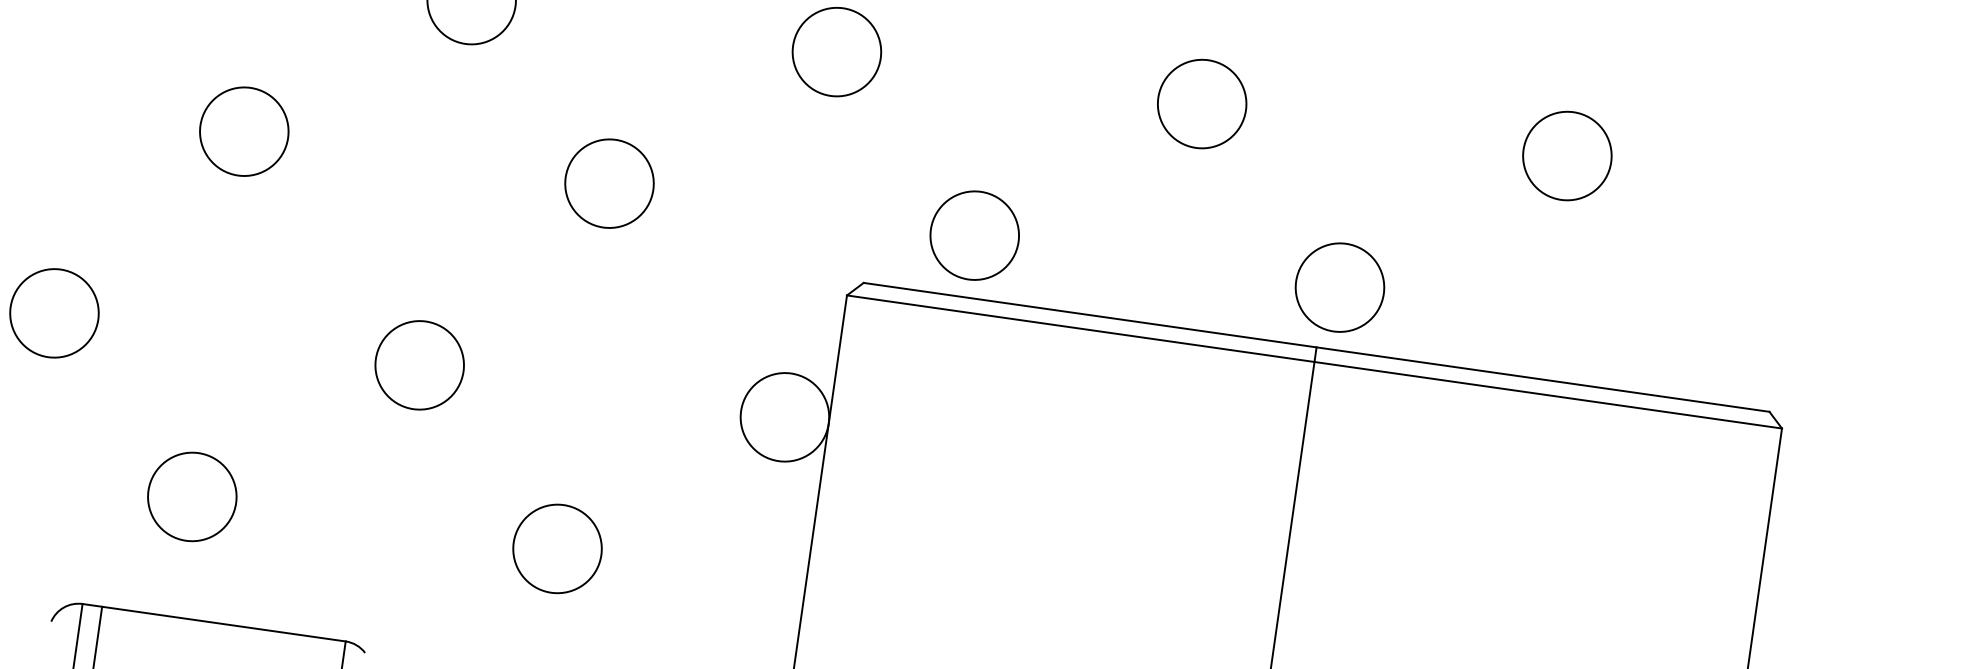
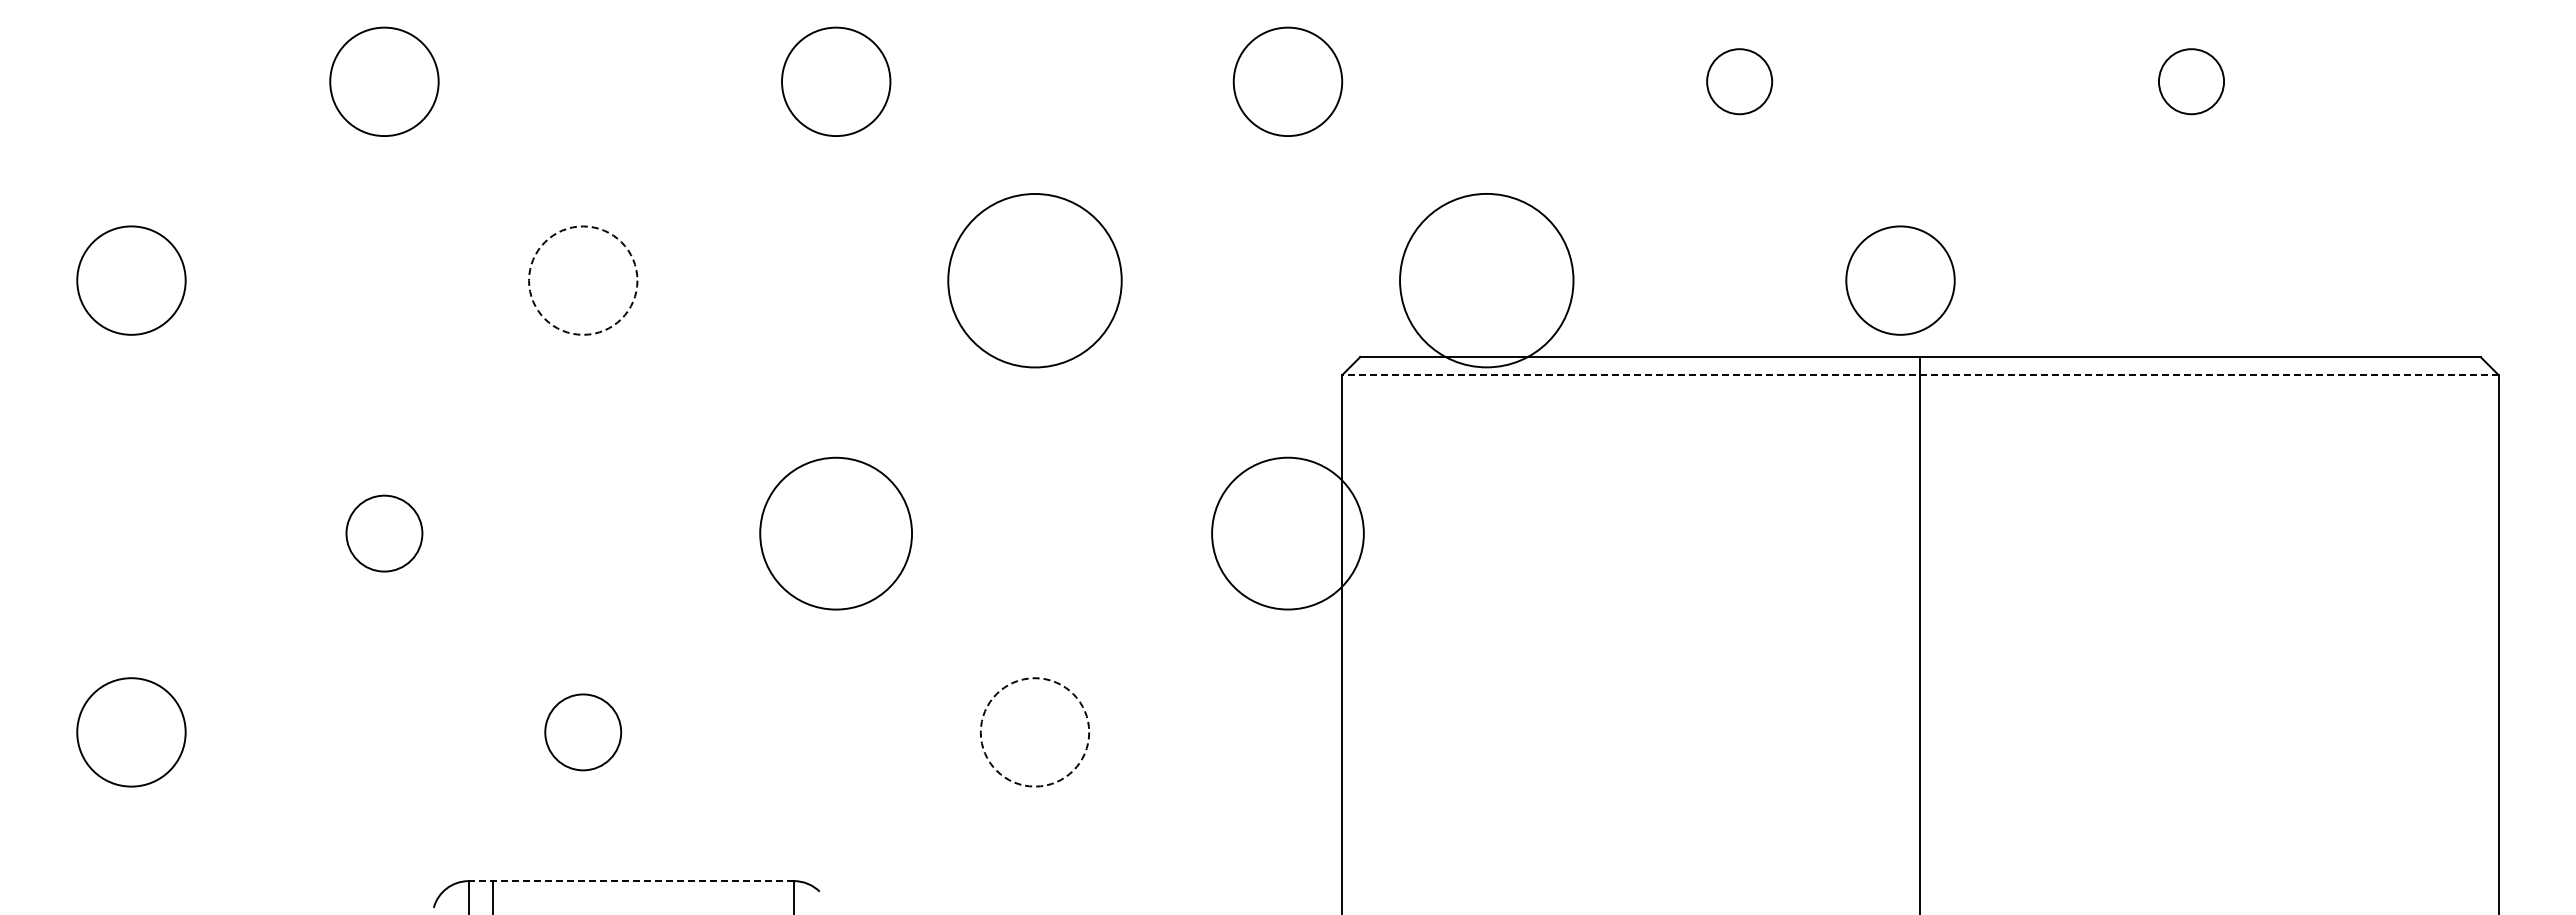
circle: (1201, 103) -> (1739, 81), size x0.6
circle: (244, 131) -> (583, 280), solid -> dashed
circle: (1567, 155) -> (2191, 81), size x0.6
circle: (609, 183) -> (1034, 280), size x1.6
circle: (974, 235) -> (1486, 280), size x1.6
circle: (1339, 287) -> (1900, 280), moved
circle: (54, 313) -> (384, 533), size x0.7
line: (1313, 362) -> (1919, 375), solid -> dashed
circle: (419, 365) -> (836, 533), size x1.4
circle: (784, 417) -> (1287, 533), size x1.4
circle: (192, 497) -> (583, 732), size x0.7
circle: (557, 548) -> (1034, 732), solid -> dashed
line: (214, 623) -> (631, 881), solid -> dashed

